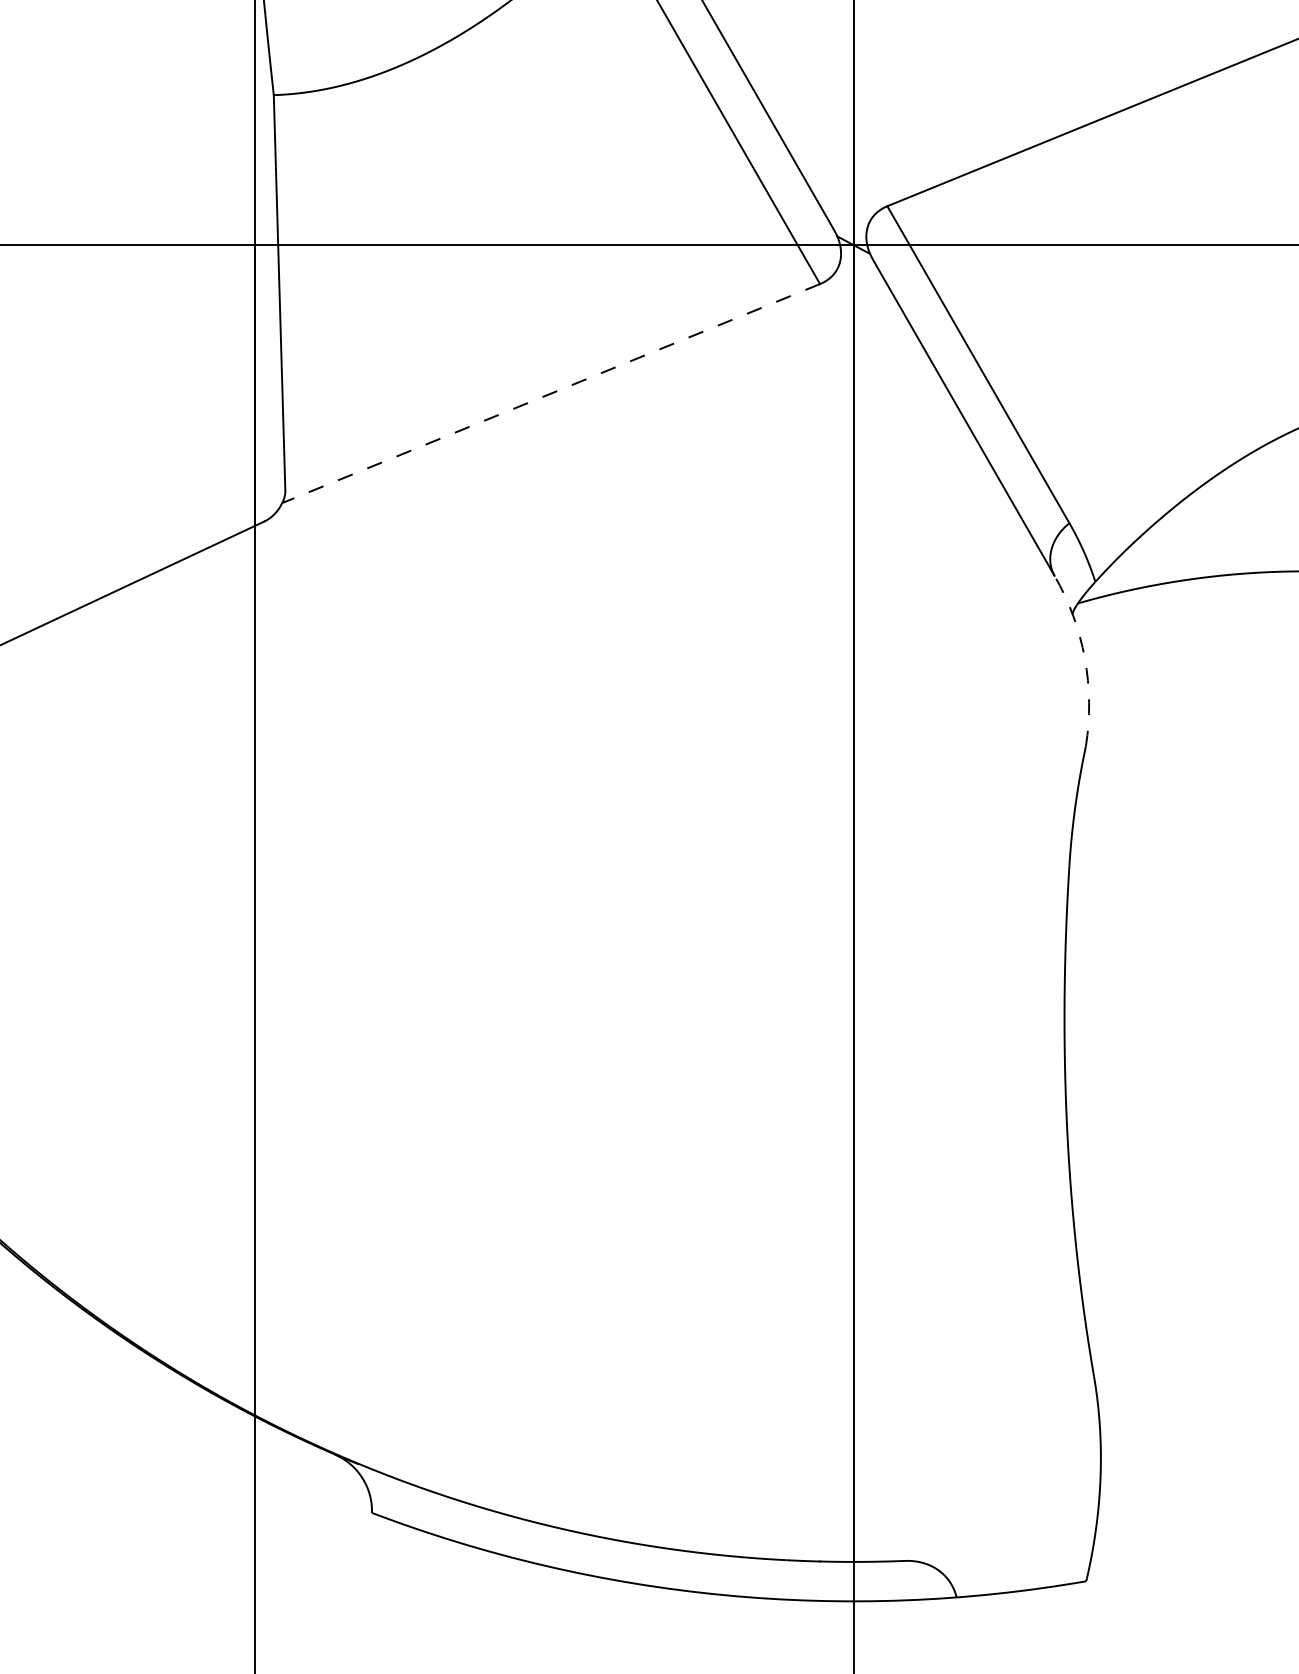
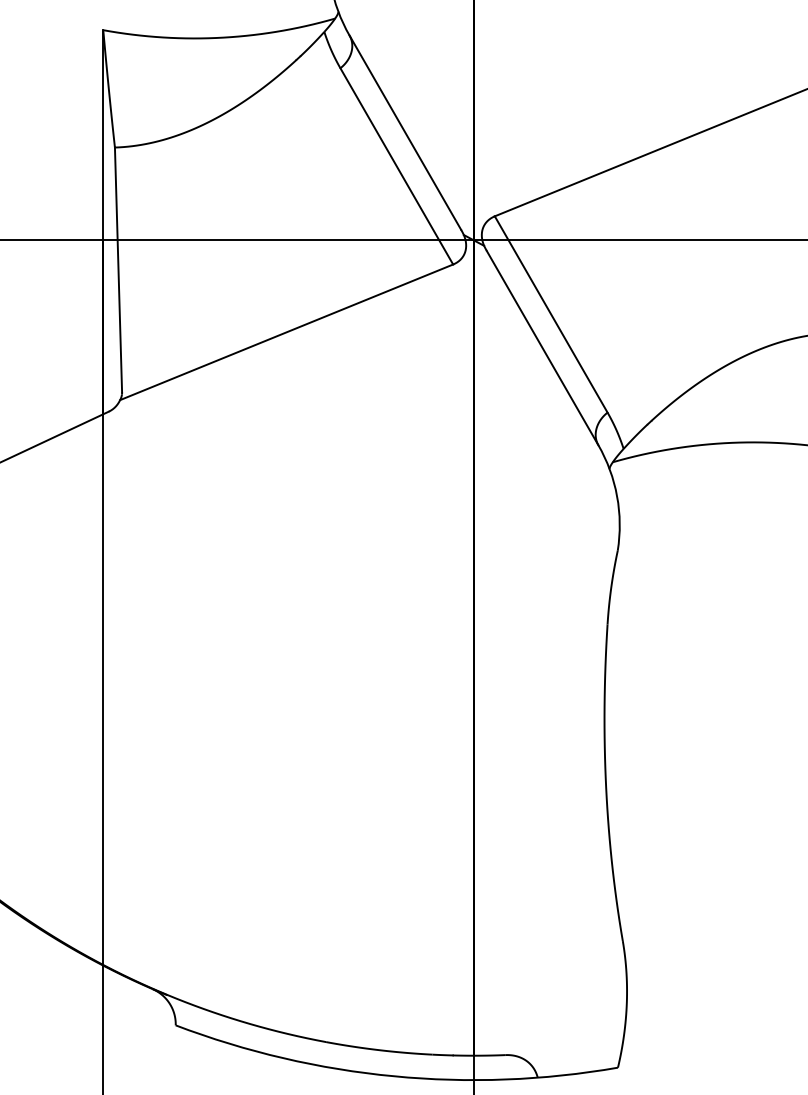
line: (550, 393) -> (286, 332), dashed -> solid
arc: (1085, 658) -> (617, 496), dashed -> solid

